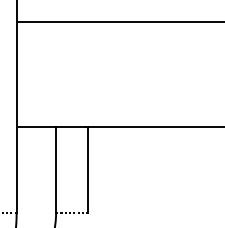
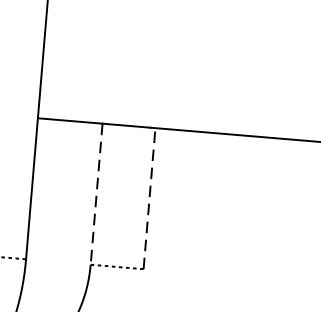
line: (88, 169) -> (149, 198), solid -> dashed
line: (56, 170) -> (97, 195), solid -> dashed

